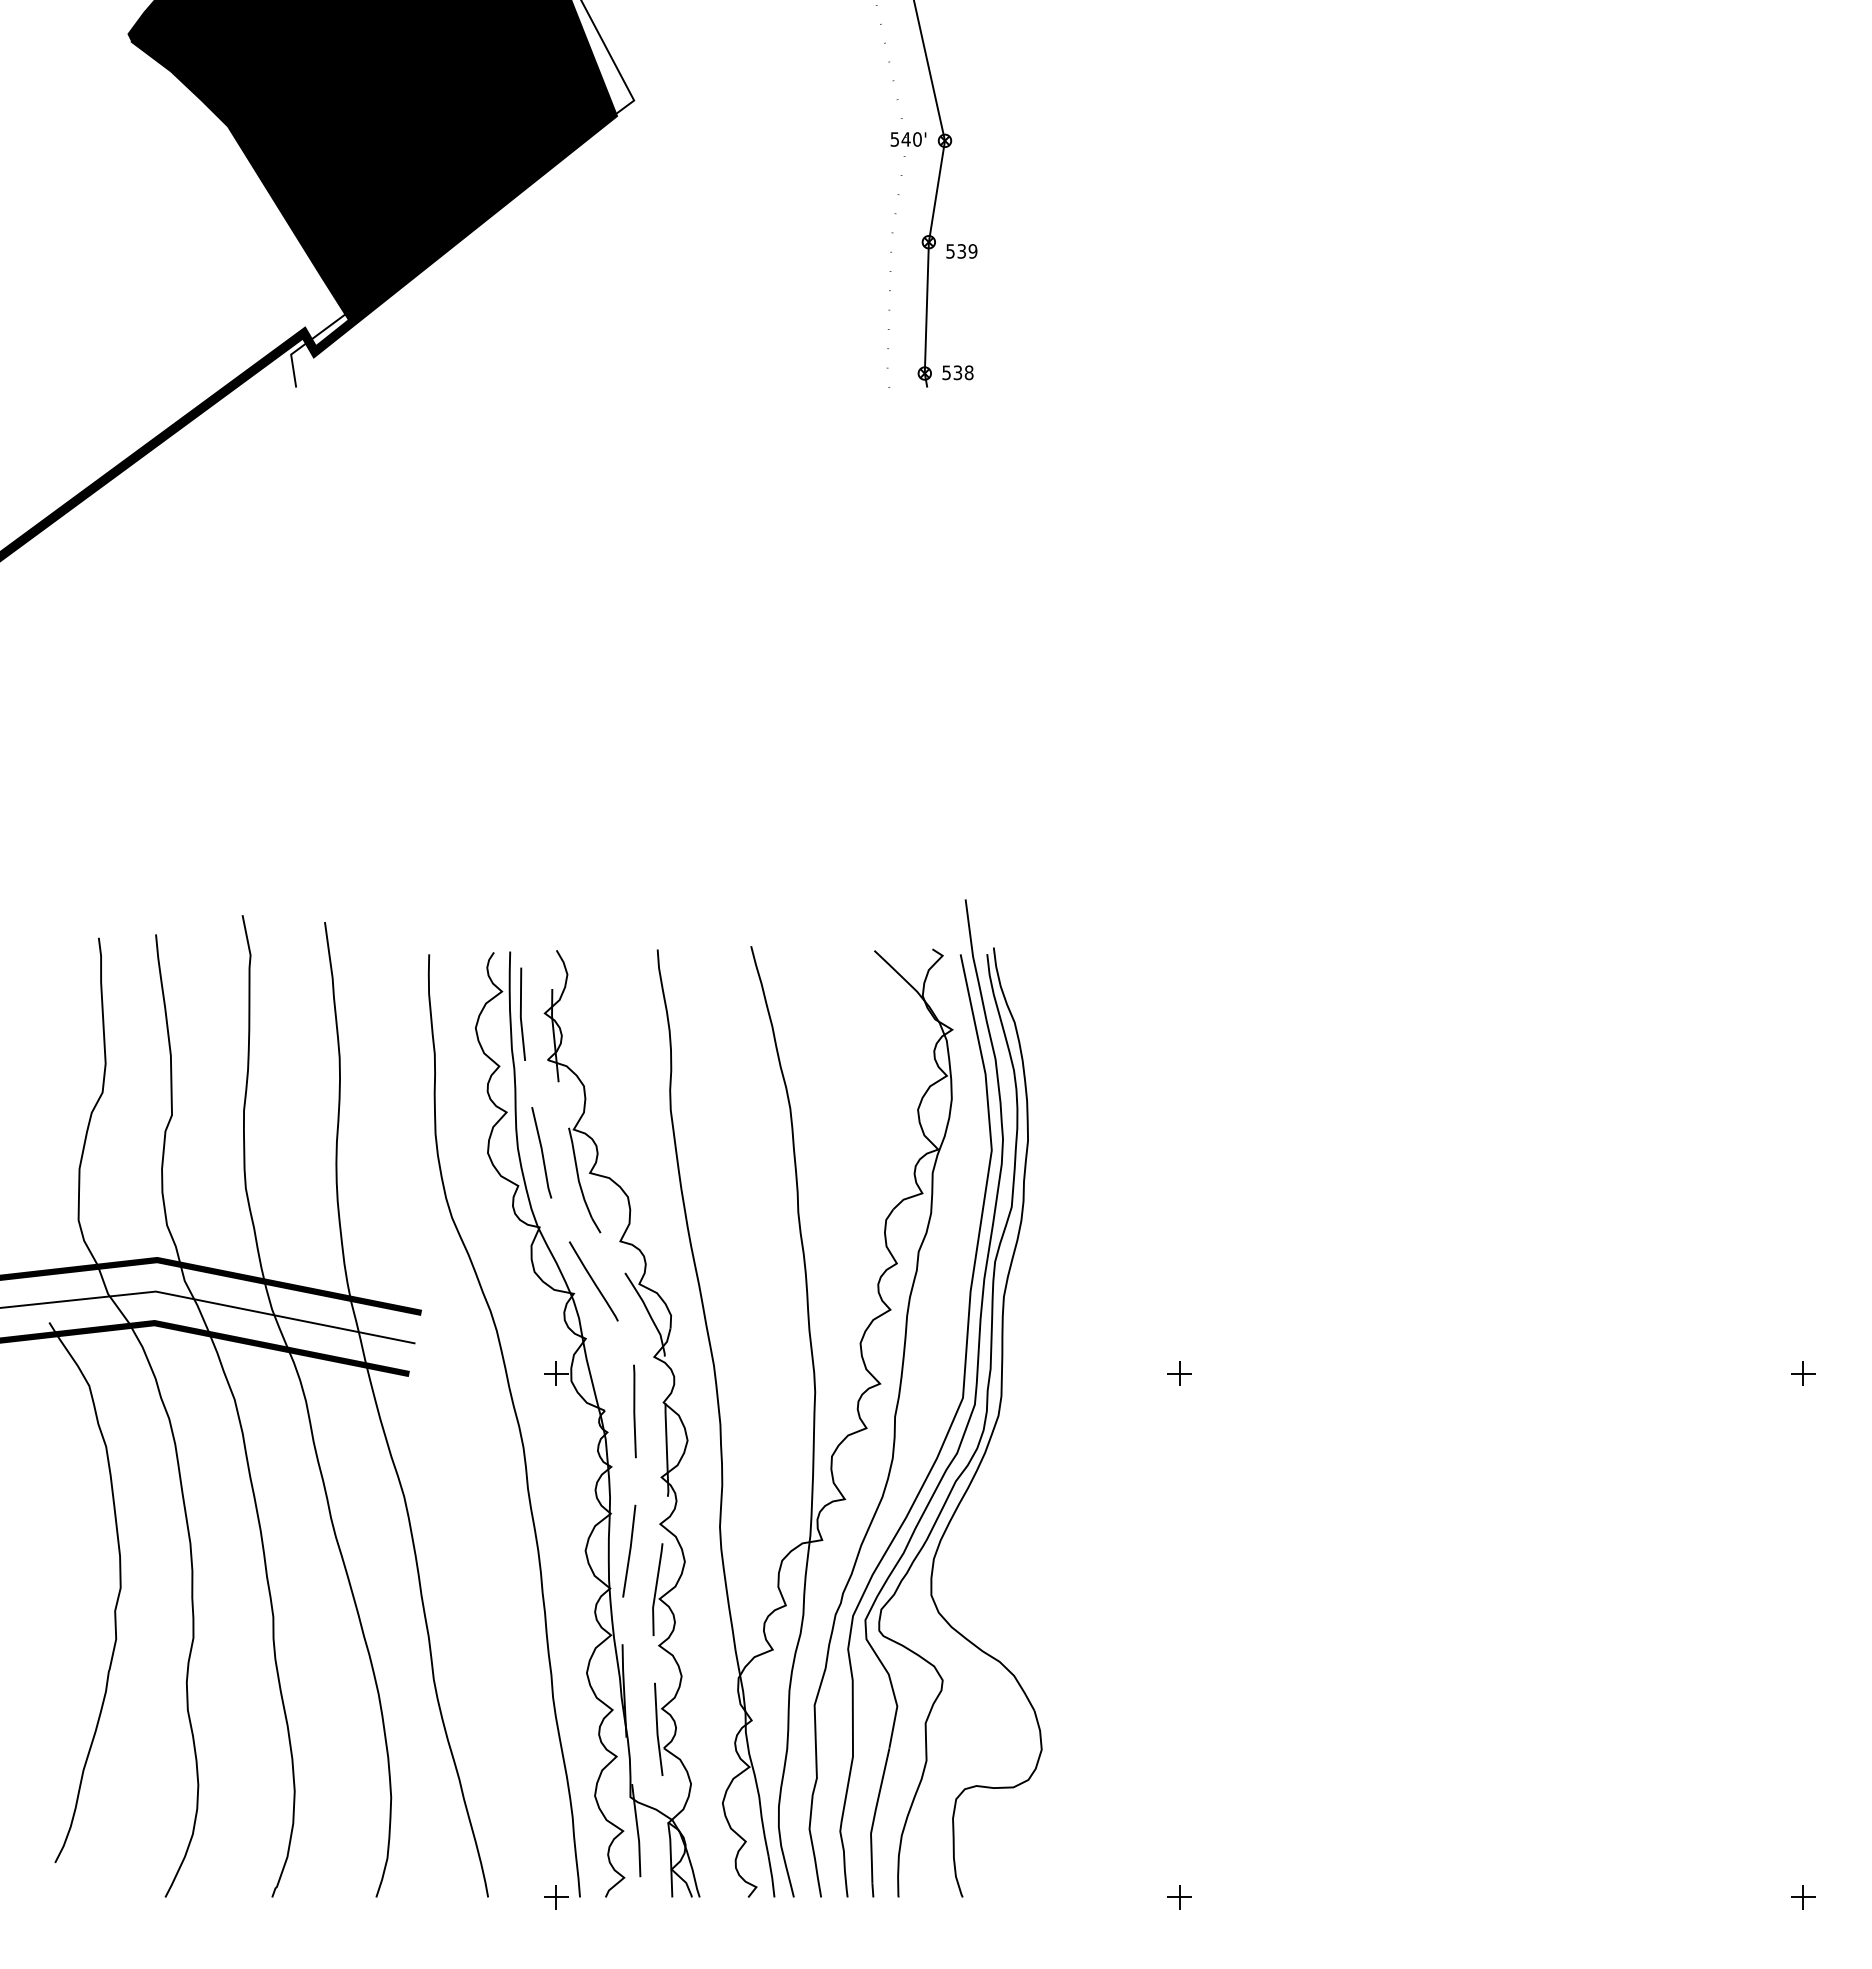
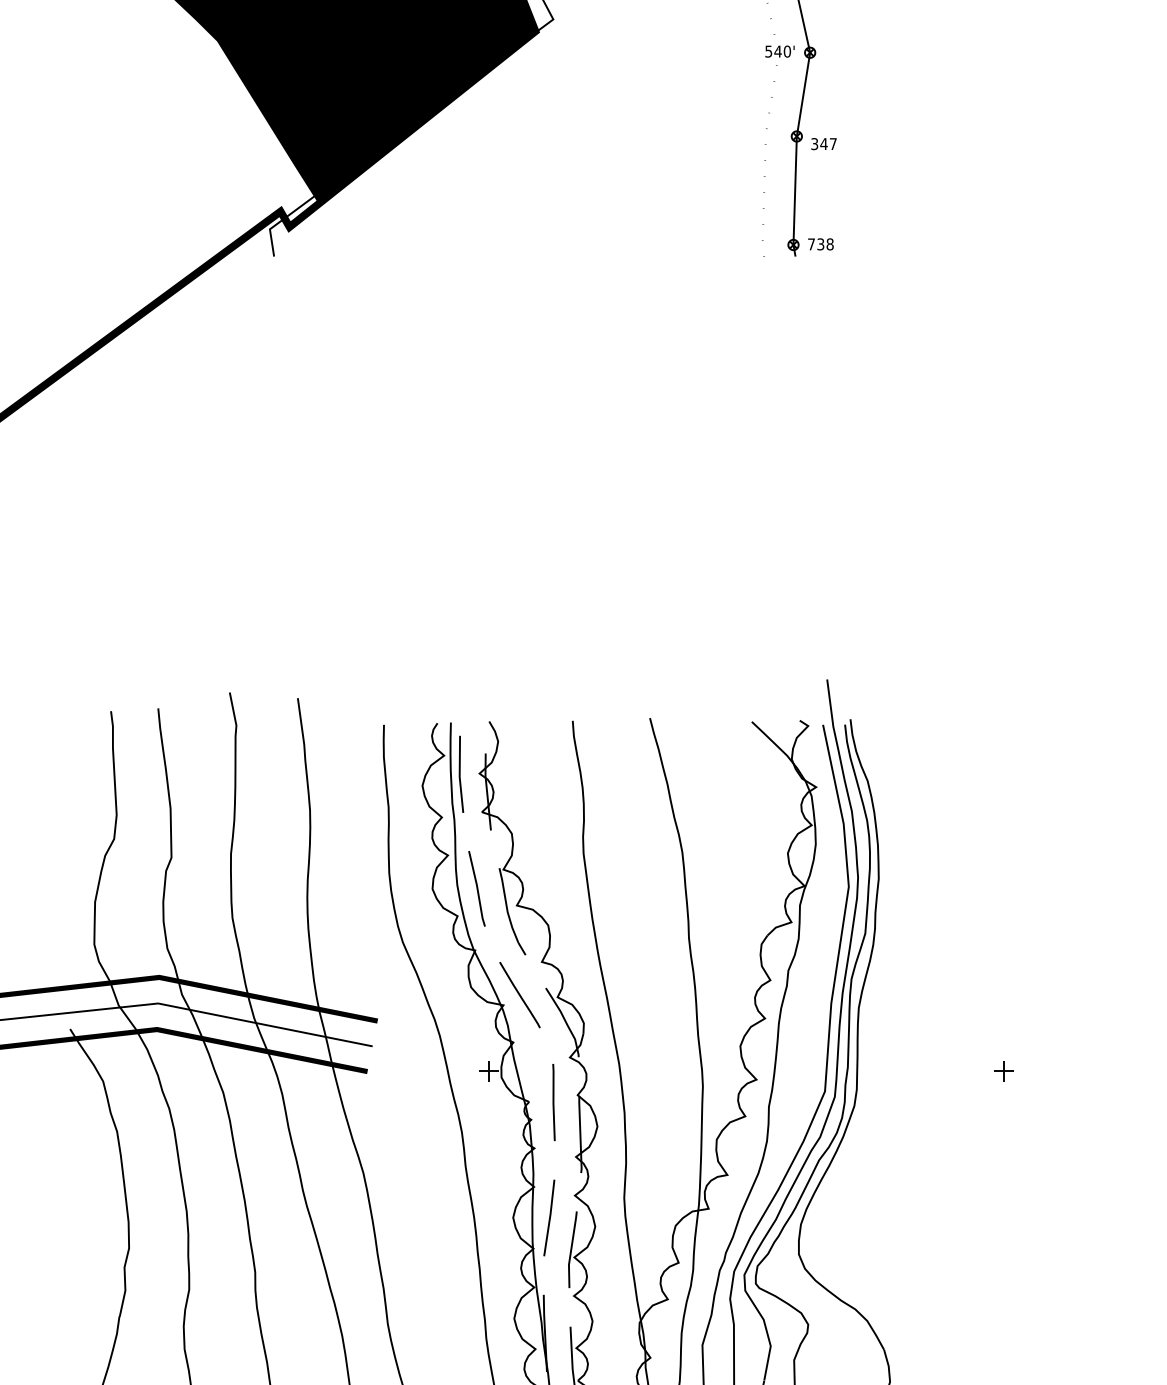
text: (961, 251) -> (823, 144), 539 -> 347
text: (946, 372) -> (811, 244), 538 -> 738

